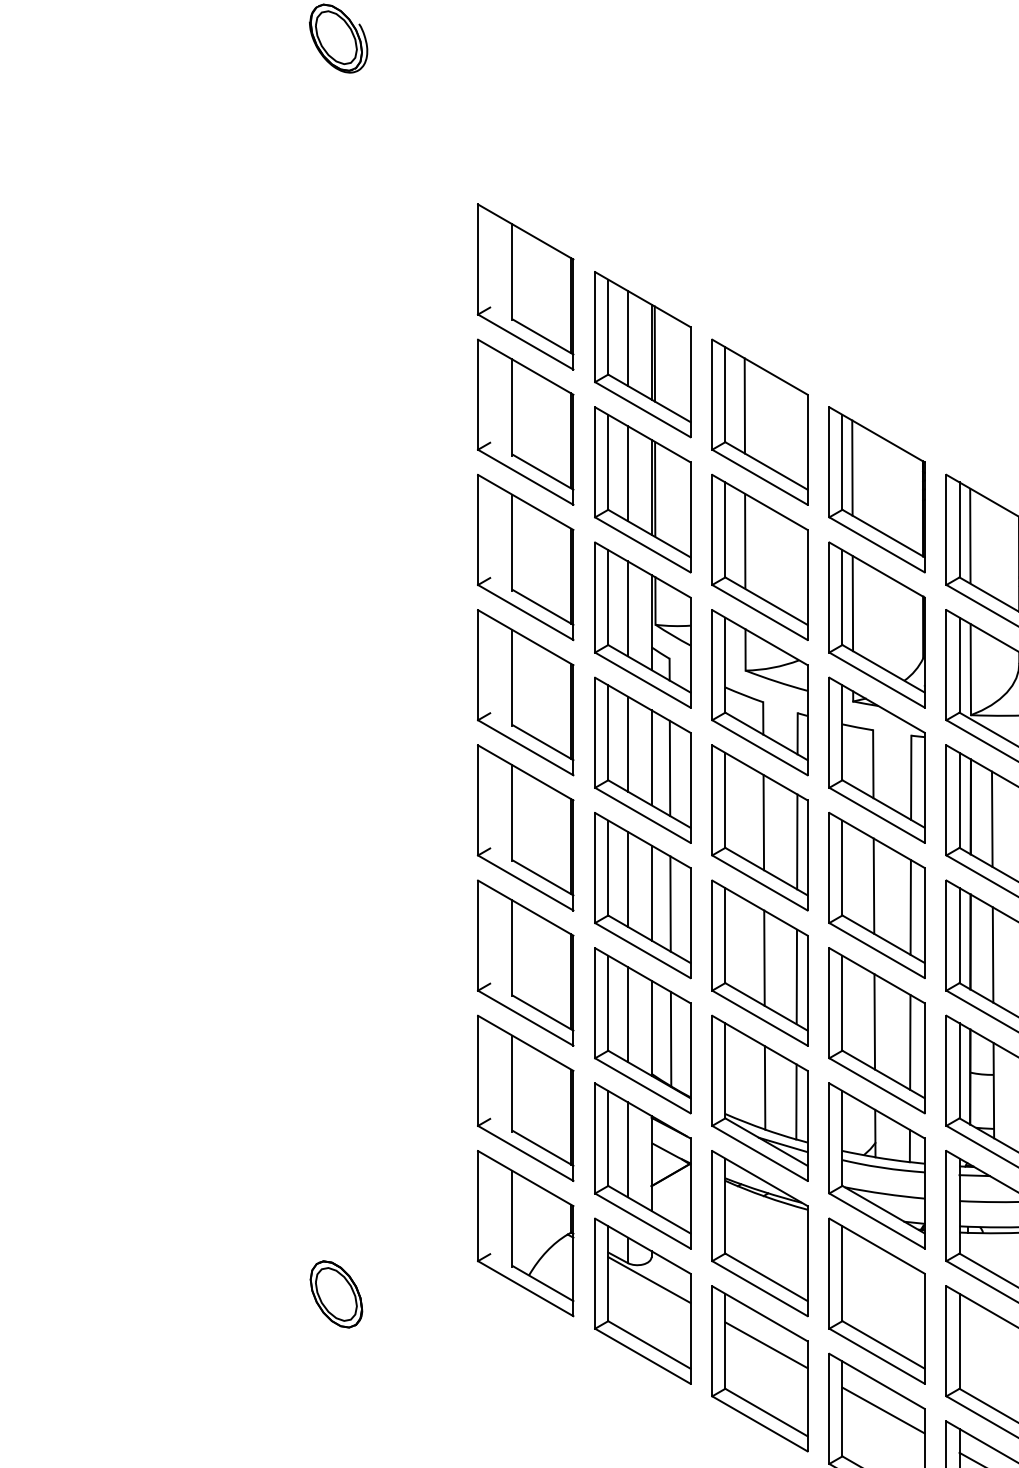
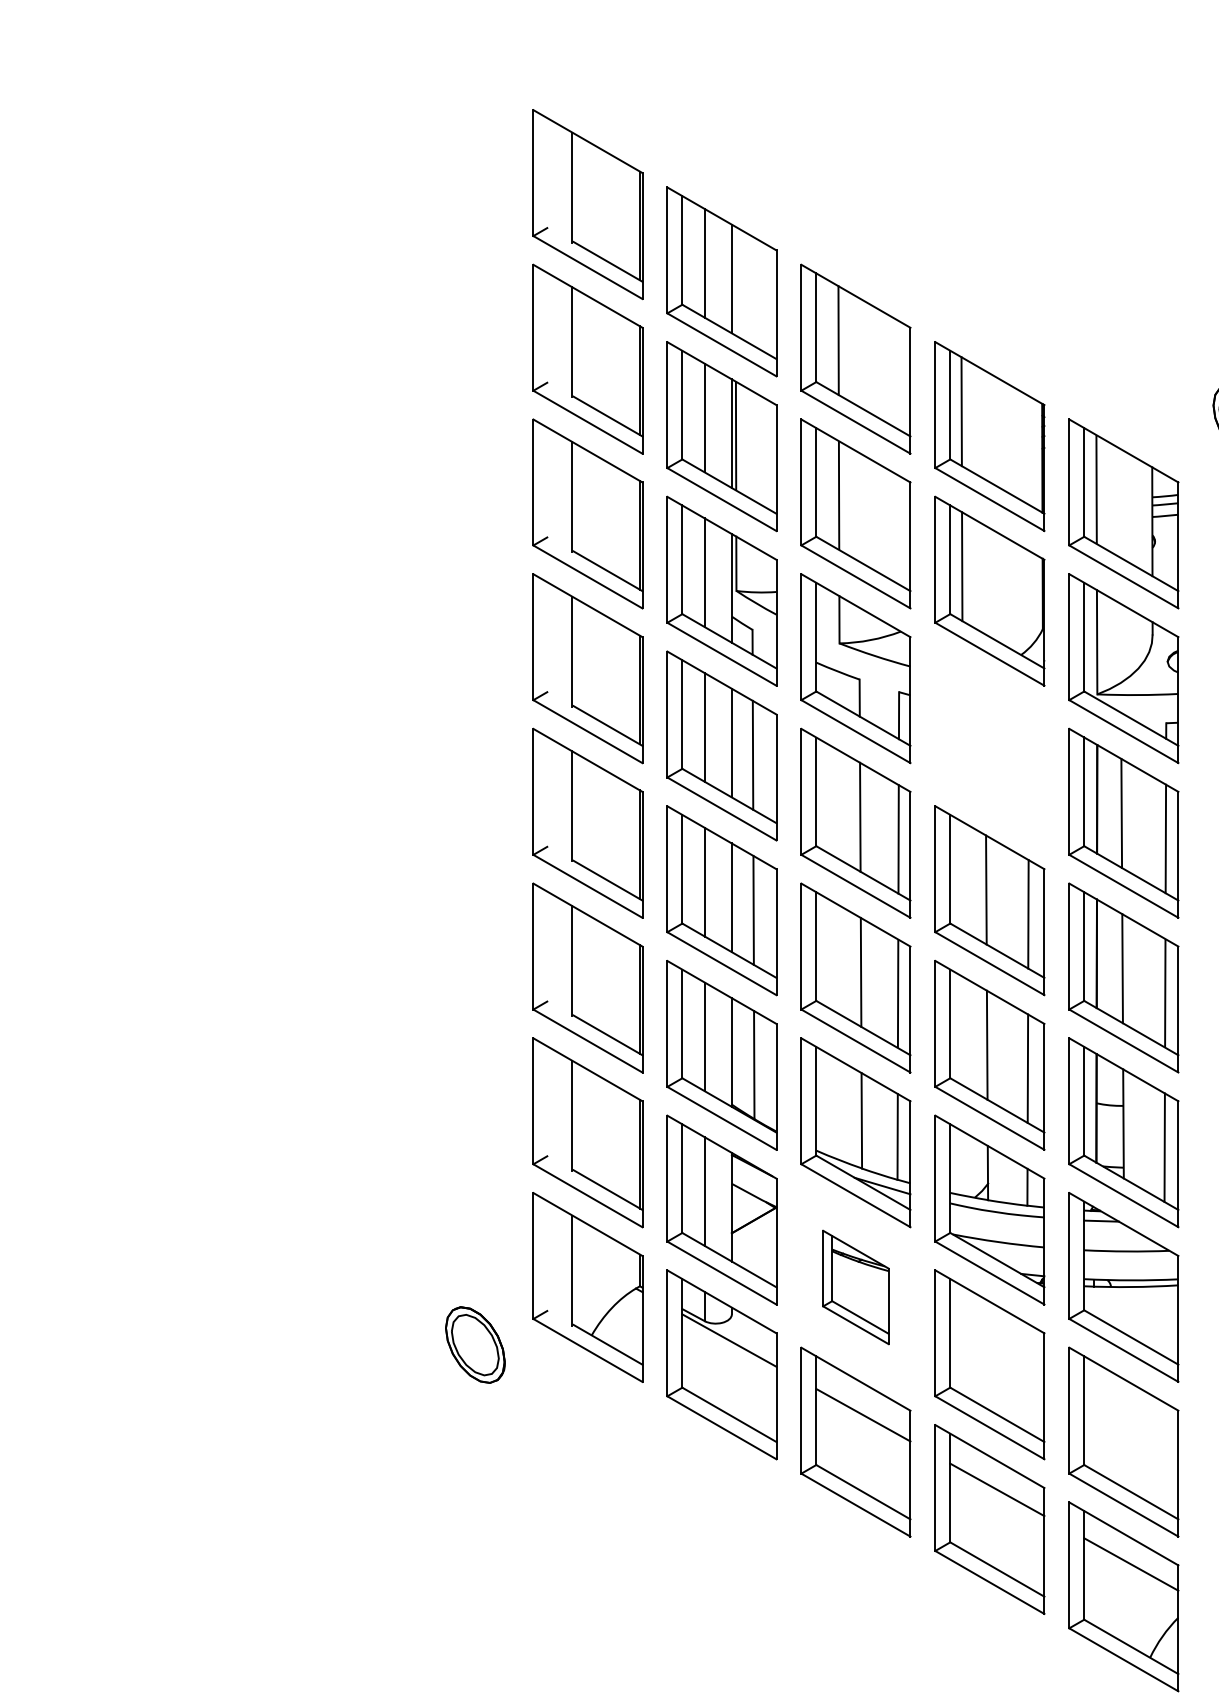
line: (654, 353) -> (735, 280), removed
part: (876, 759) -> (989, 745), removed
part: (759, 1233) -> (855, 1287), size x0.6
part: (336, 1293) -> (475, 1344), moved

